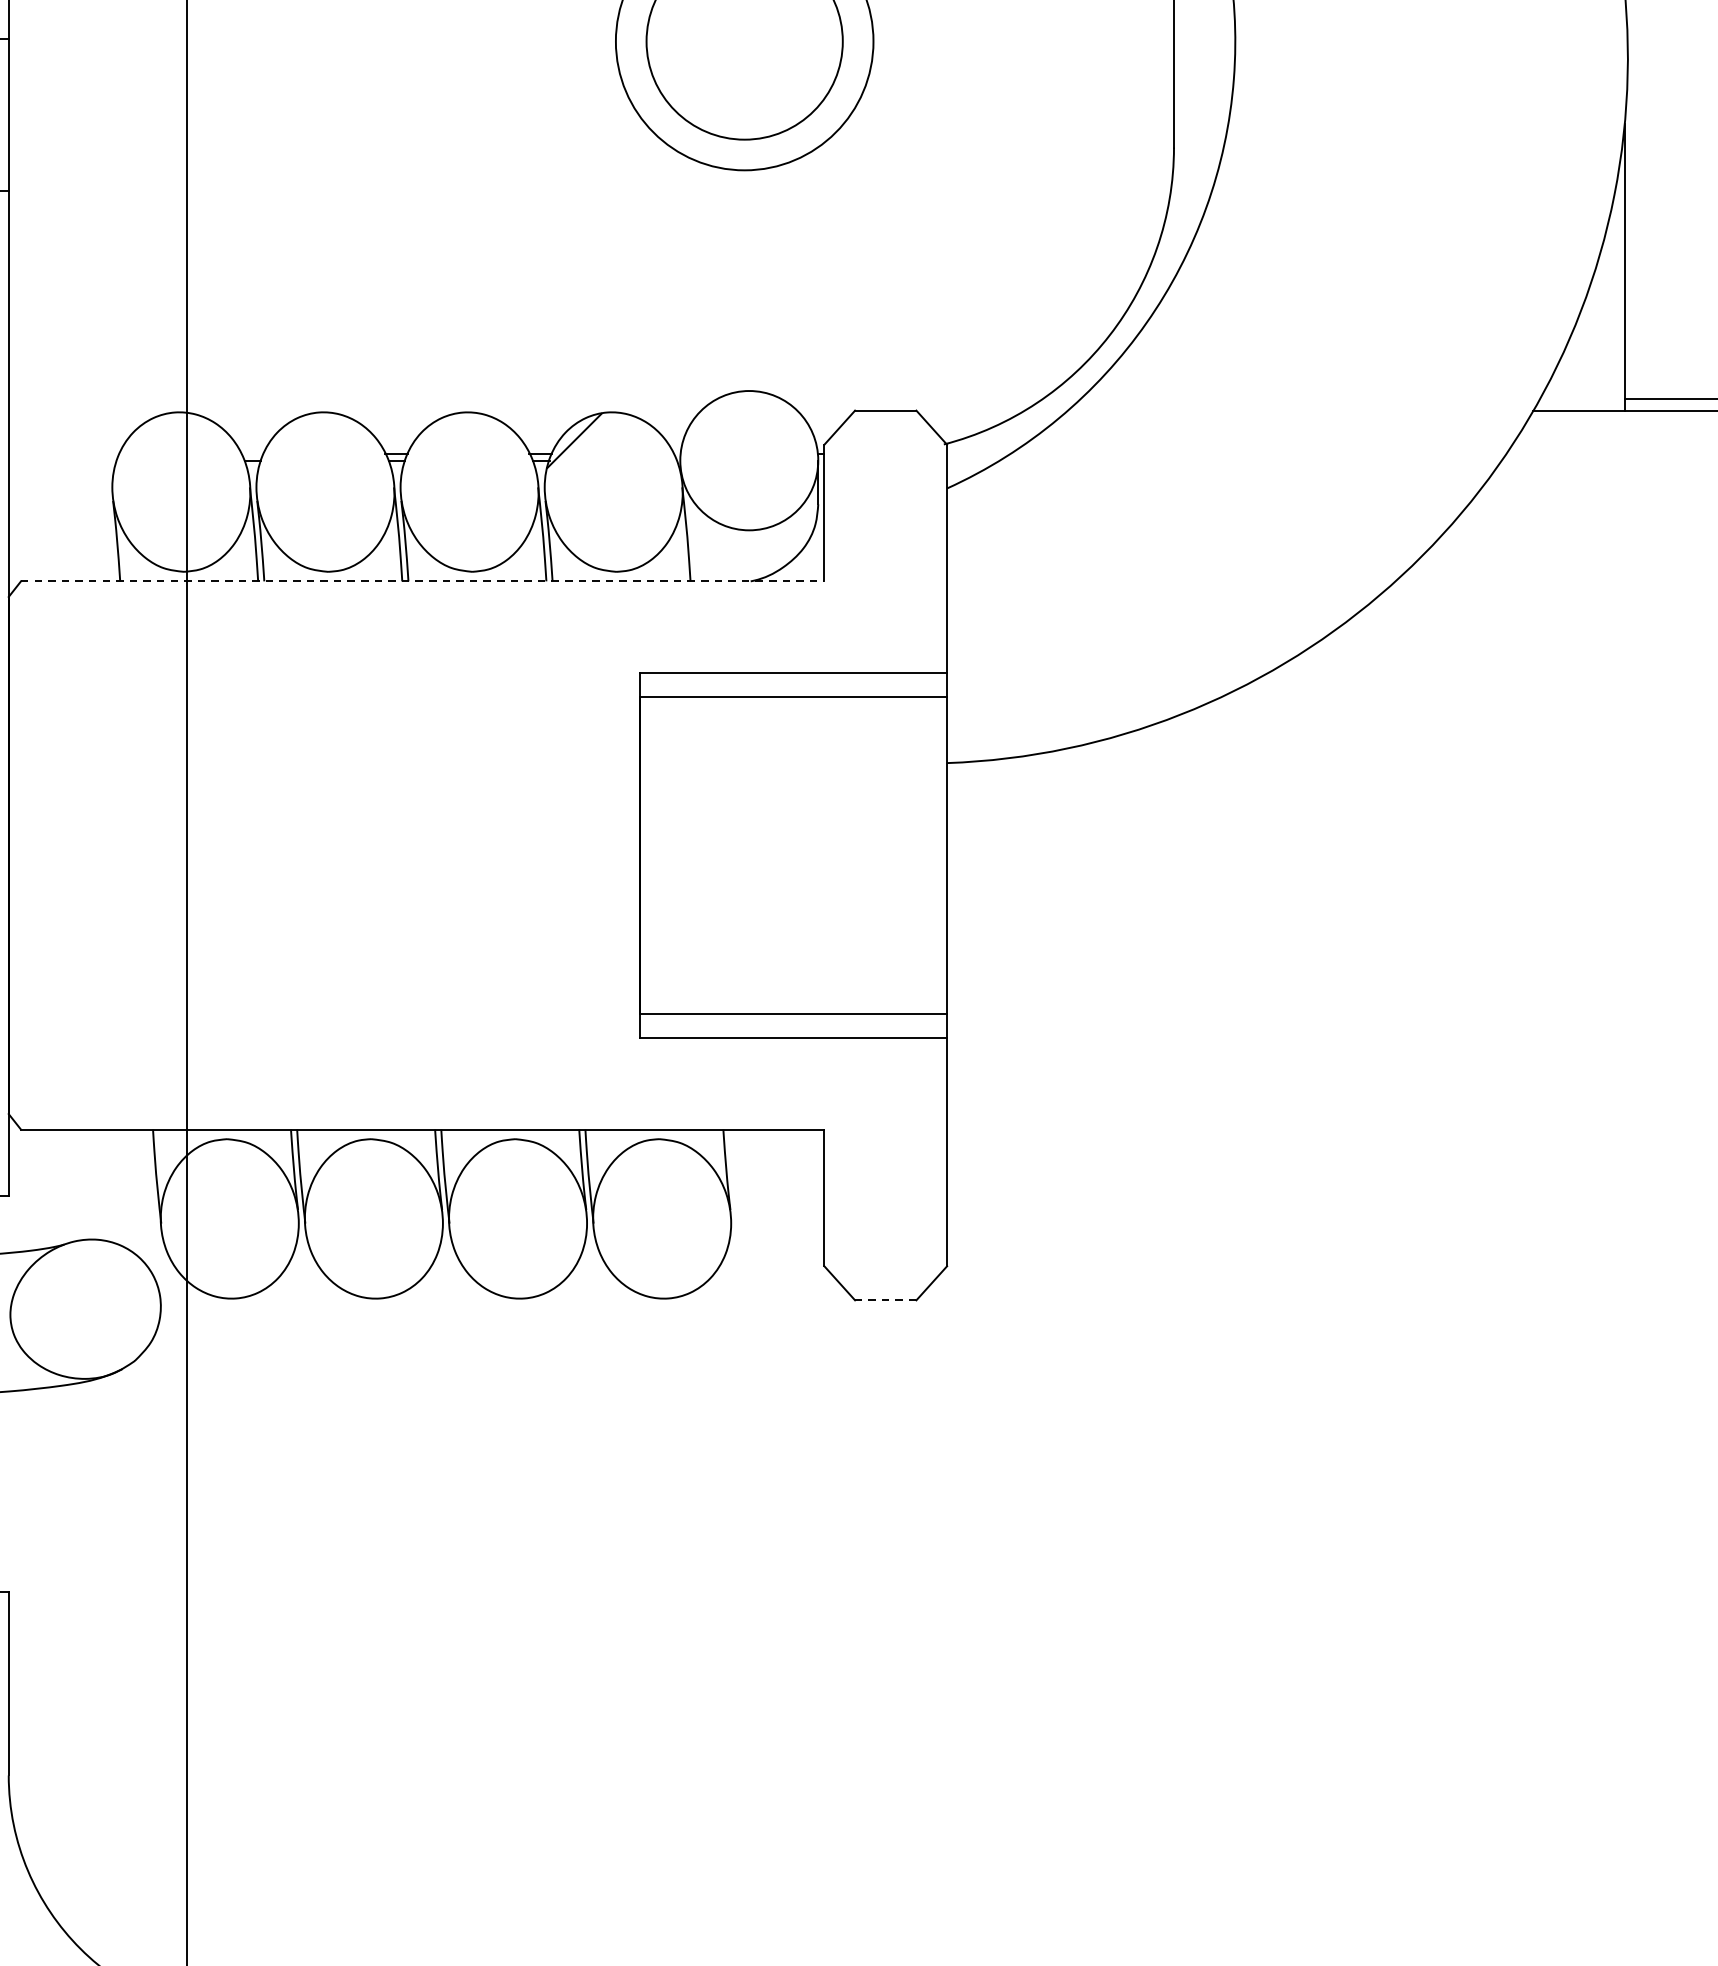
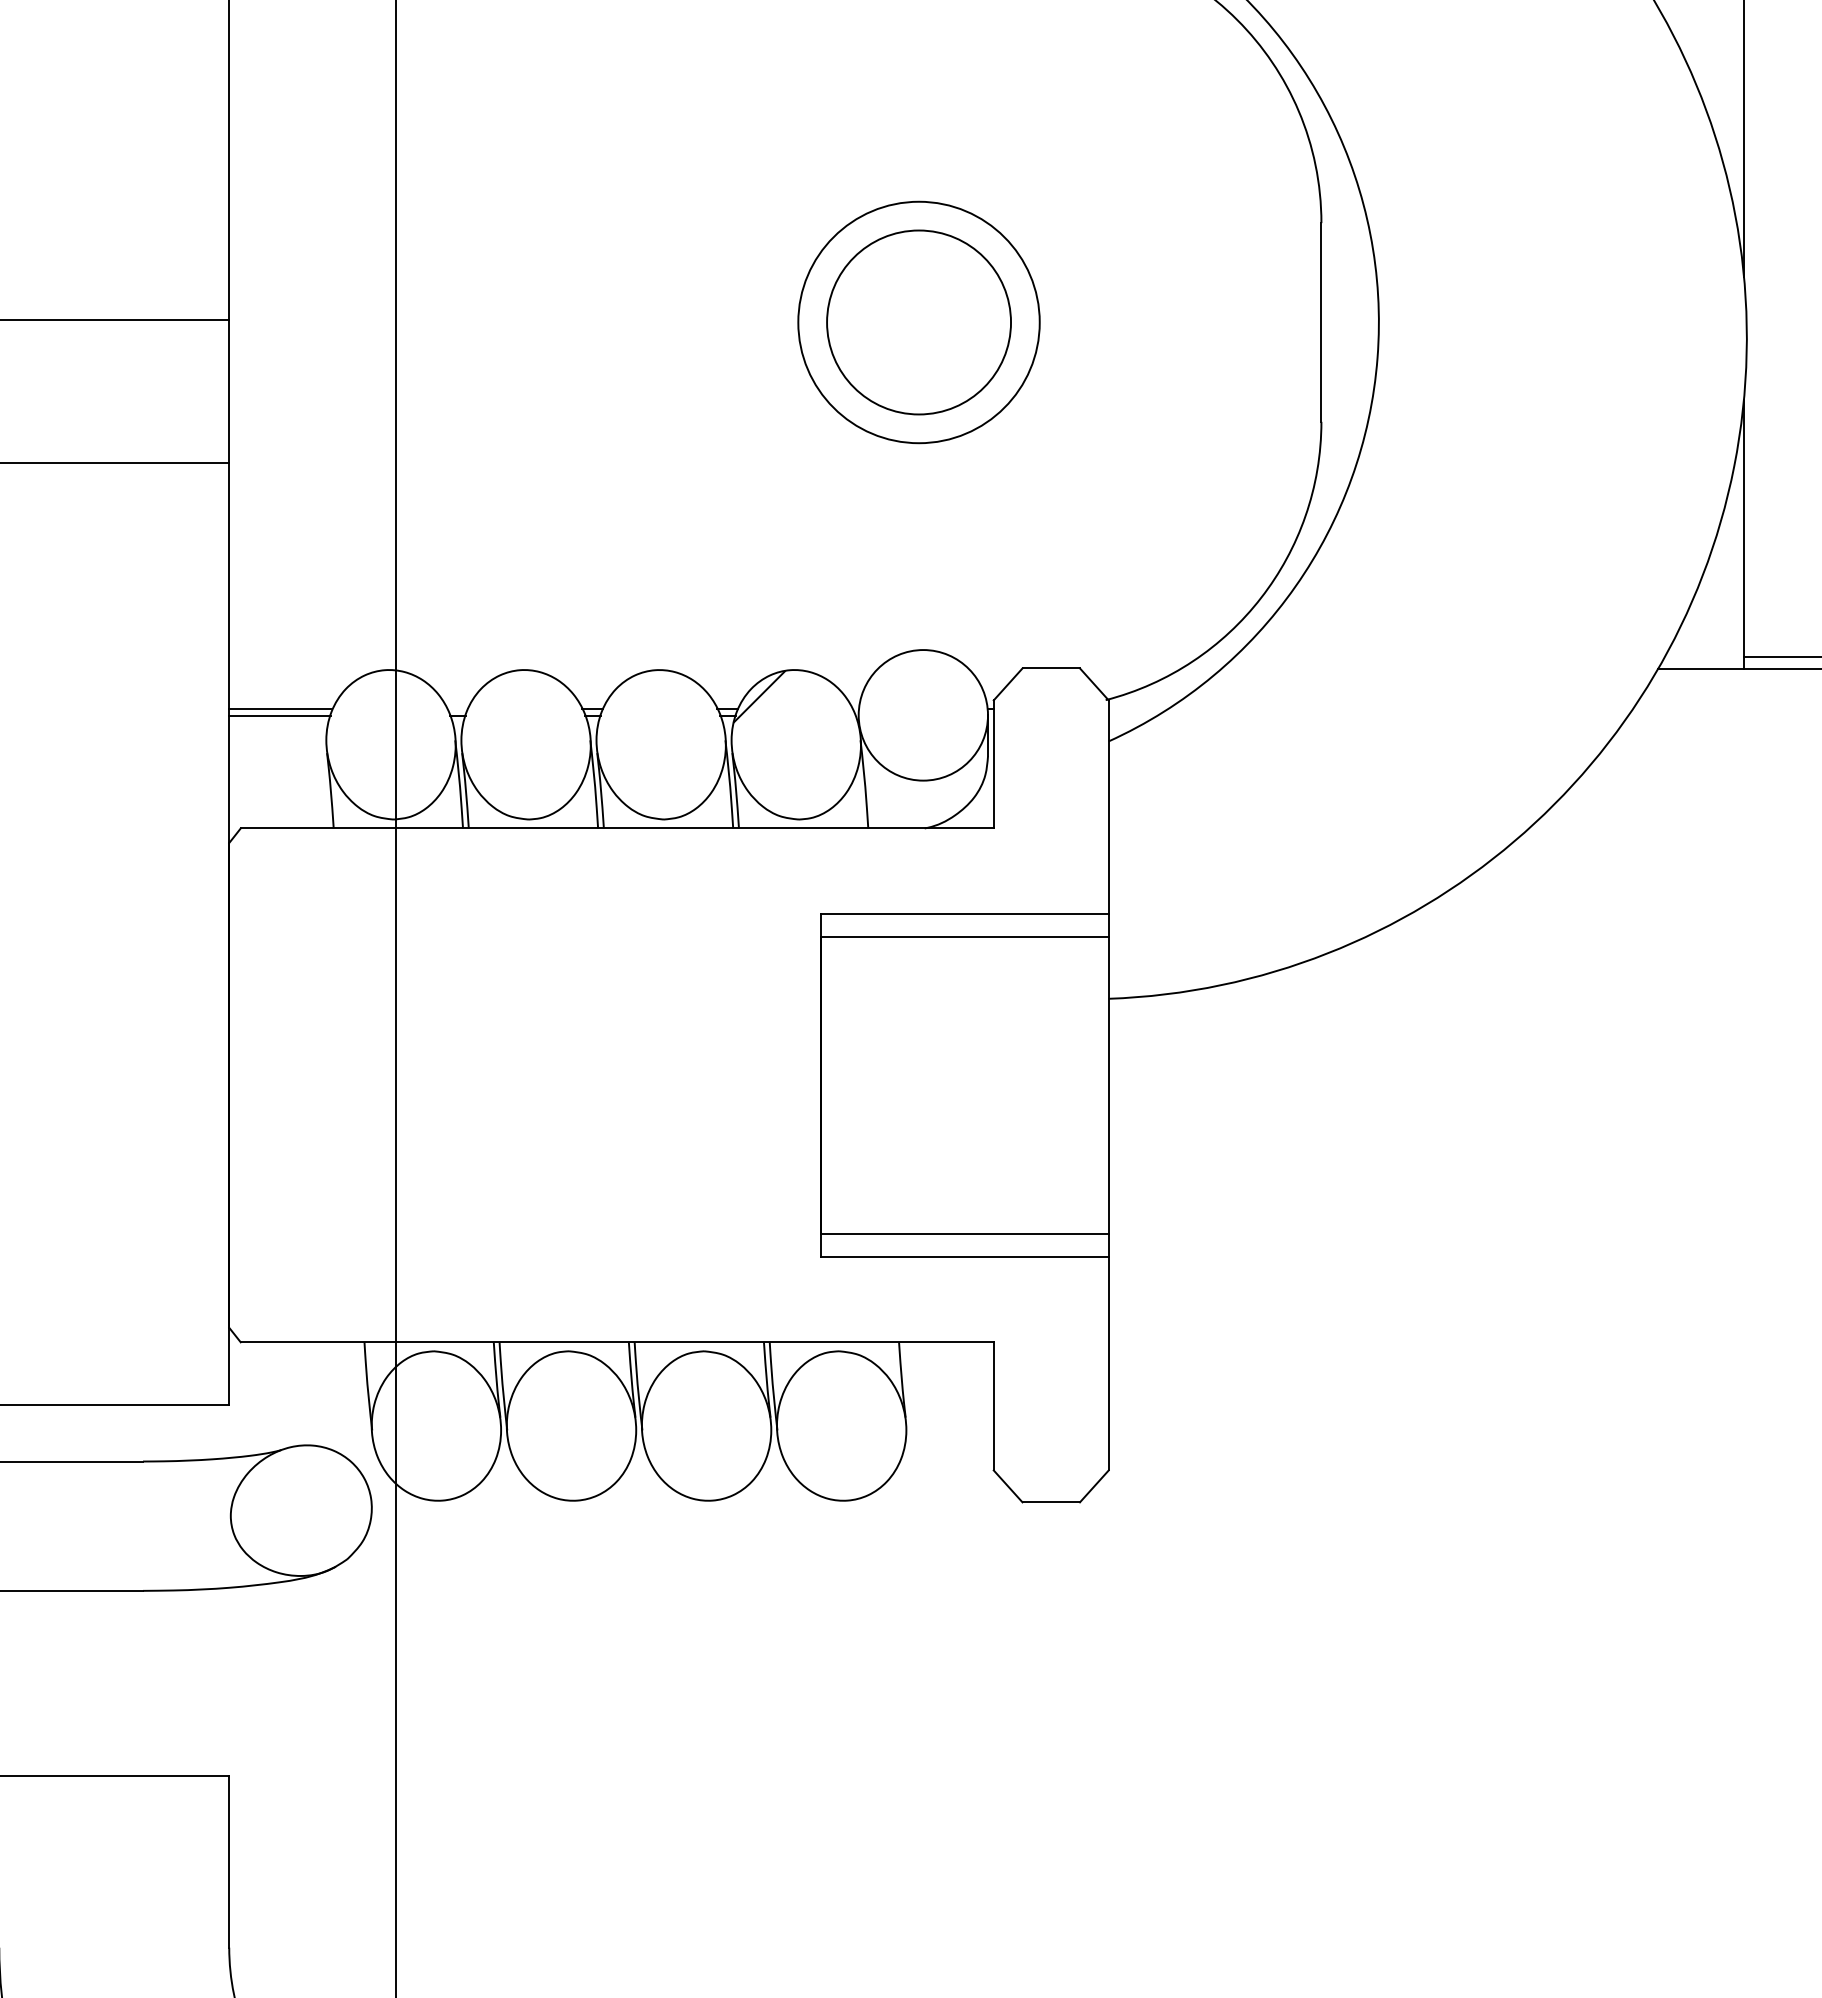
line: (62, 454) -> (279, 709), added
line: (62, 460) -> (279, 715), added
line: (422, 581) -> (617, 828), dashed -> solid
line: (886, 1300) -> (1051, 1502), dashed -> solid

